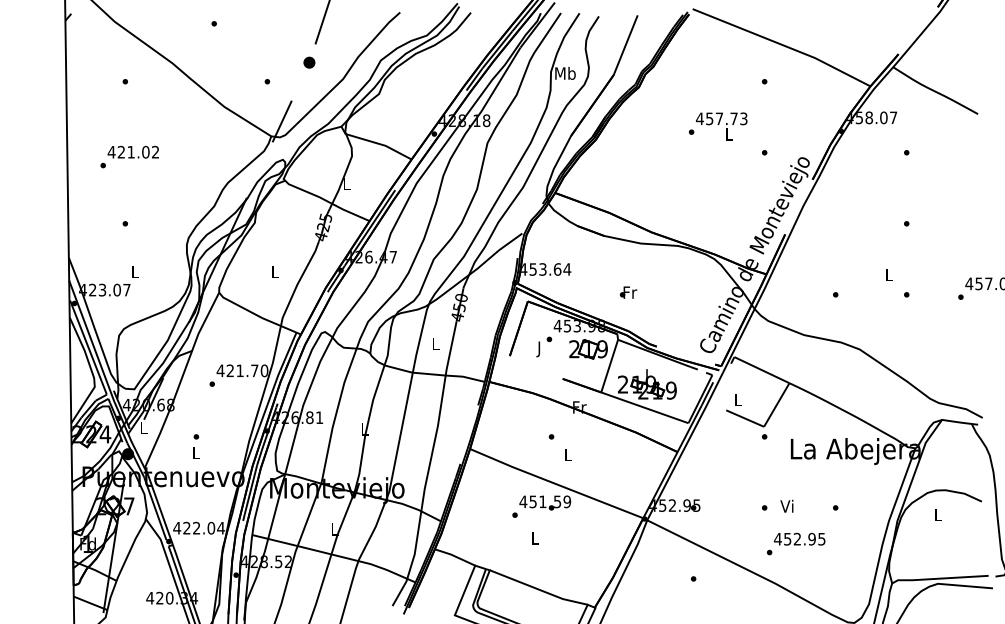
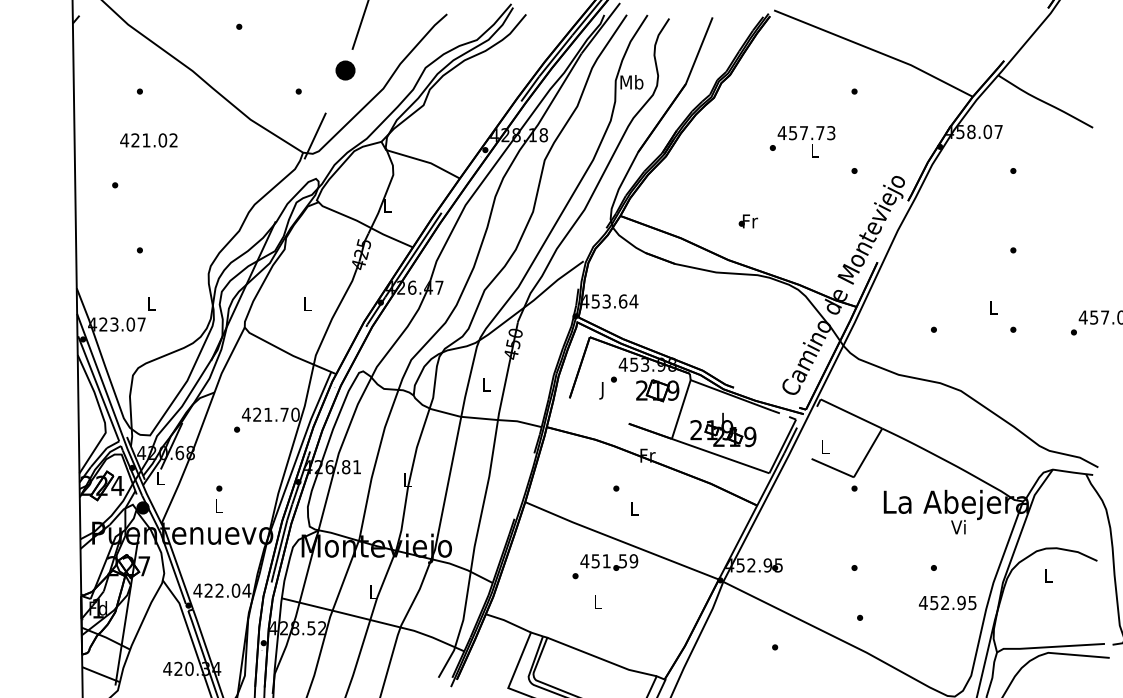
part: (309, 61) -> (345, 69), size x1.6
text: (133, 152) -> (148, 140), moved
text: (628, 292) -> (748, 221), moved
text: (786, 506) -> (958, 527), moved
text: (799, 538) -> (947, 602), moved

